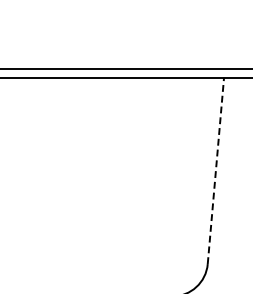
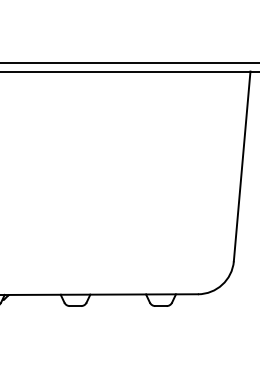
line: (216, 169) -> (242, 165), dashed -> solid

